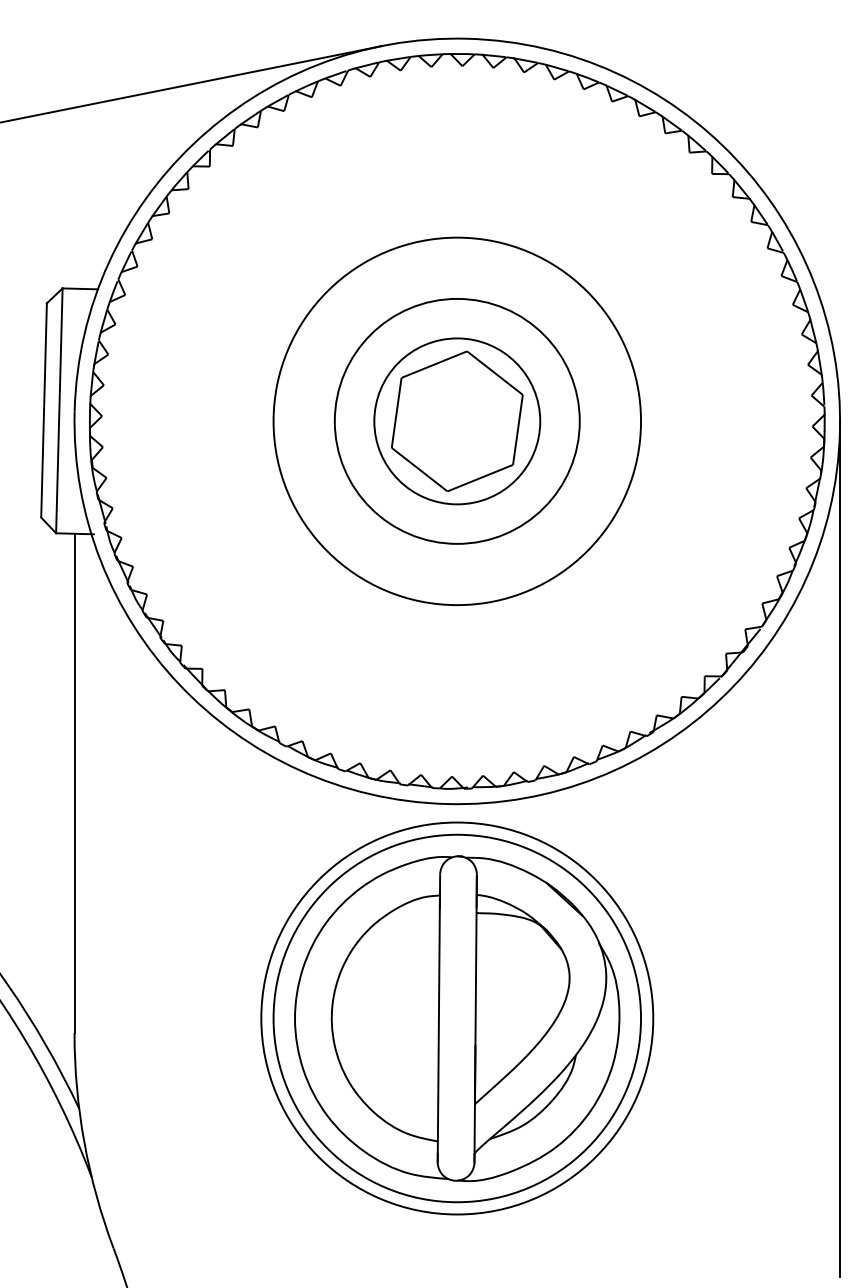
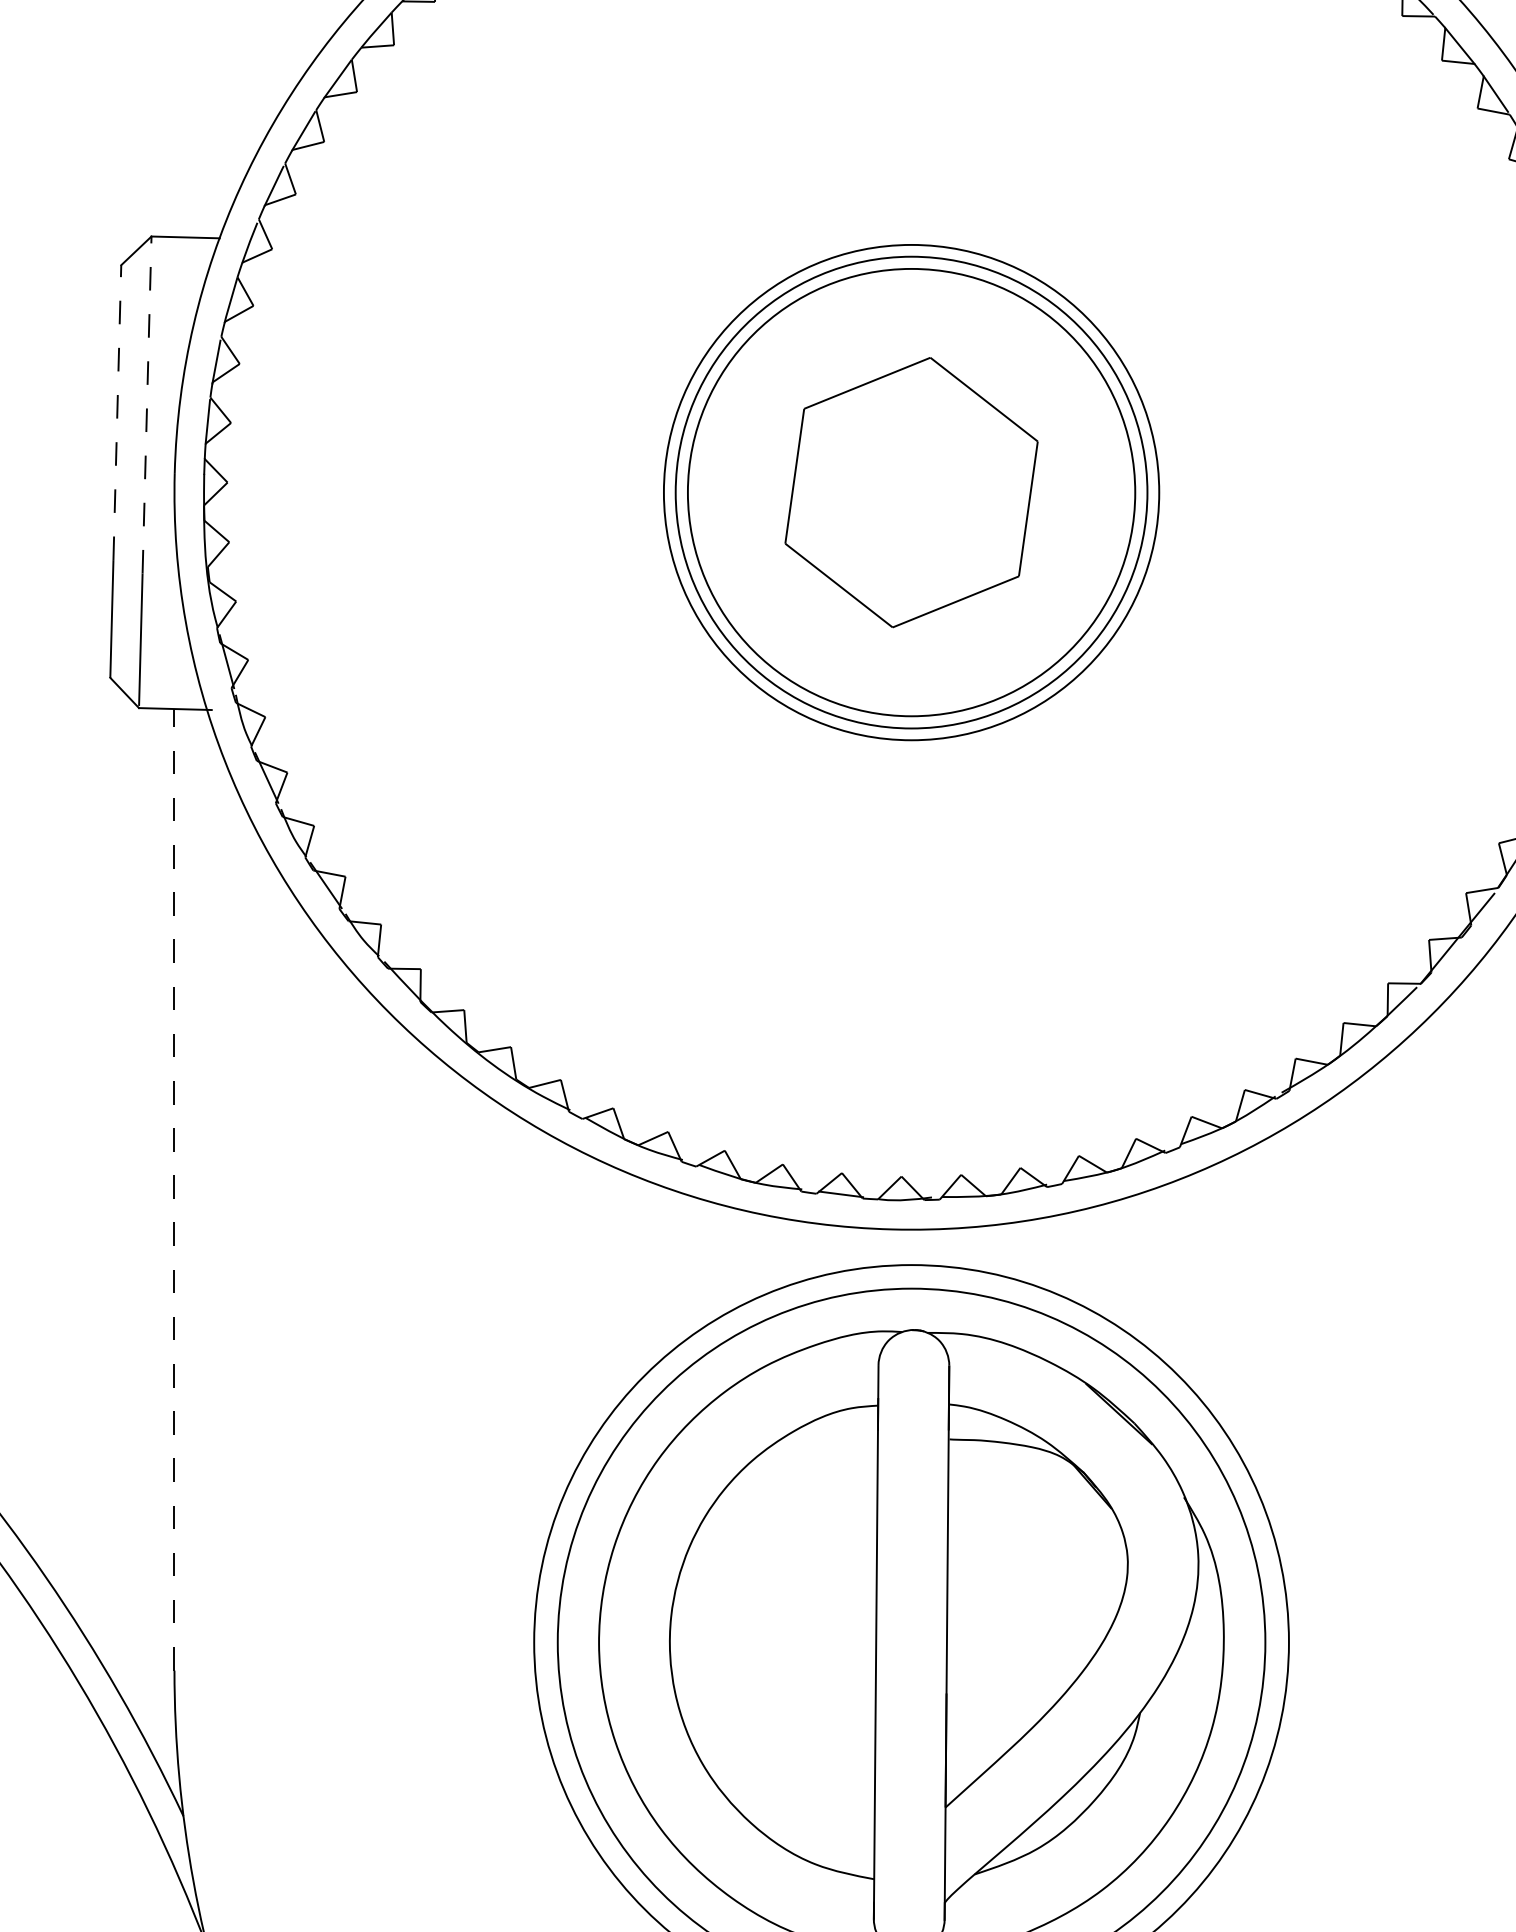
line: (60, 375) -> (147, 404), solid -> dashed
line: (44, 379) -> (116, 411), solid -> dashed
circle: (457, 421) -> (911, 492), size x0.7
circle: (457, 421) -> (911, 492), size x1.4
line: (74, 783) -> (174, 1189), solid -> dashed

